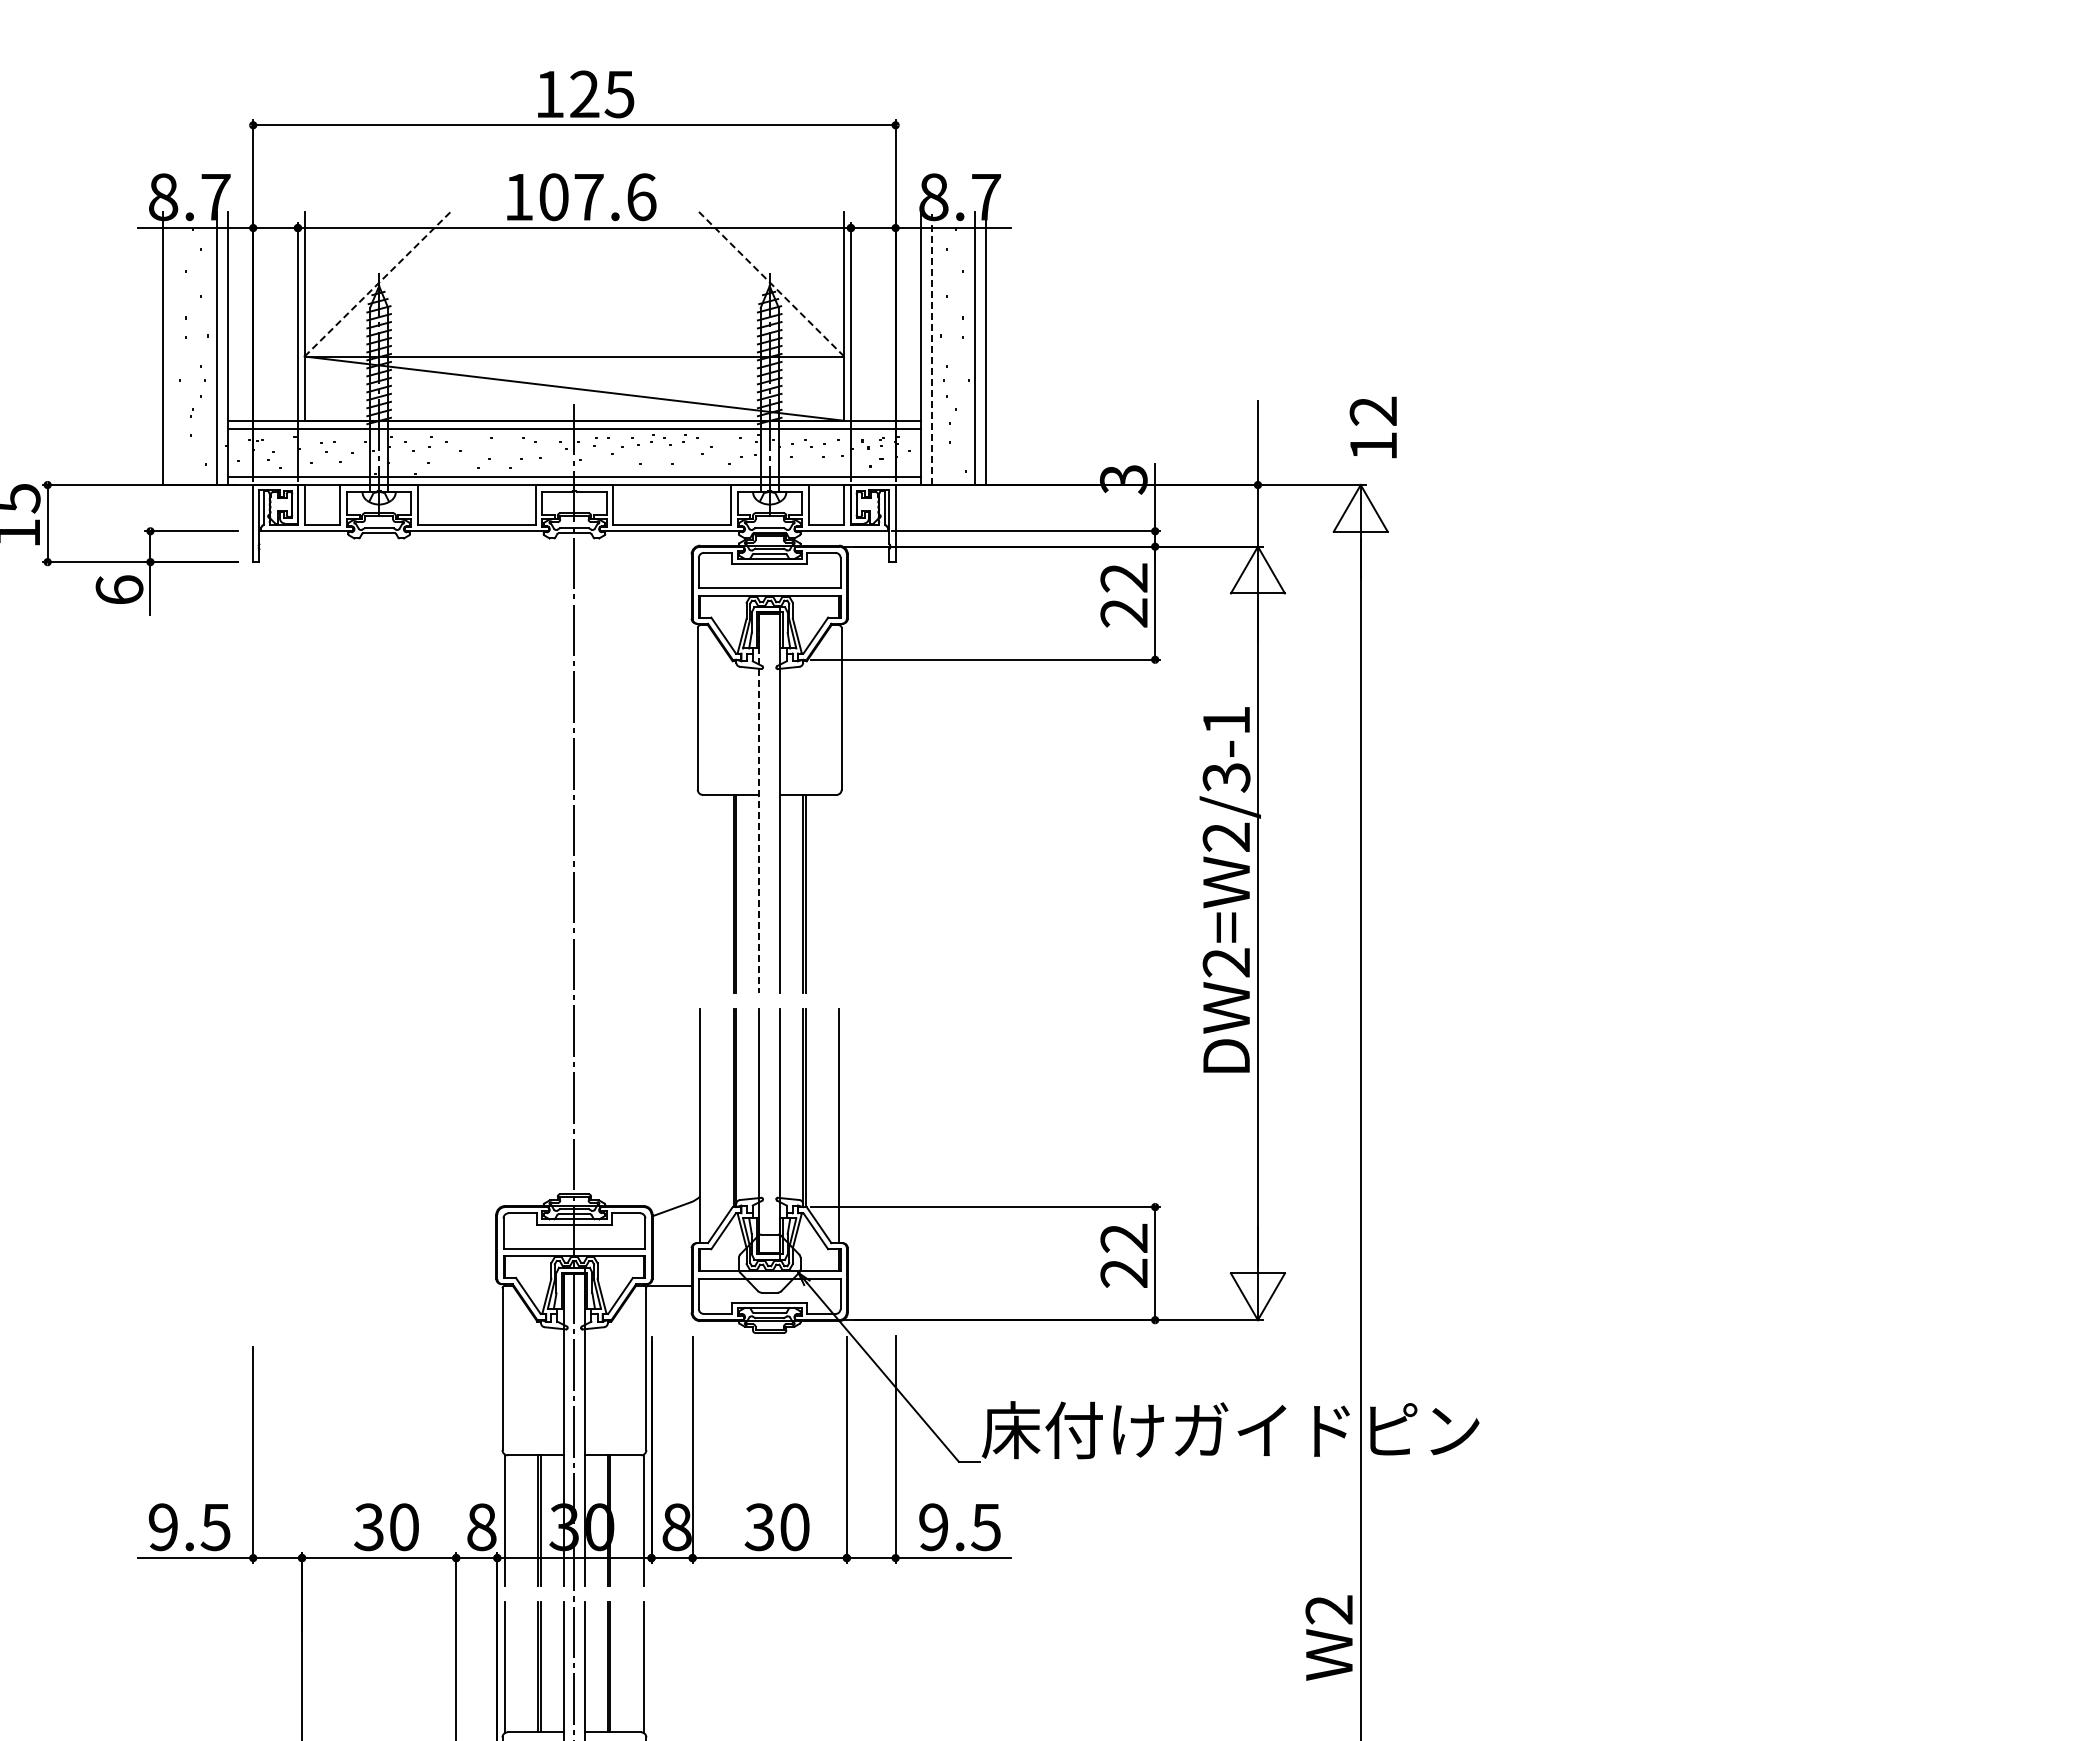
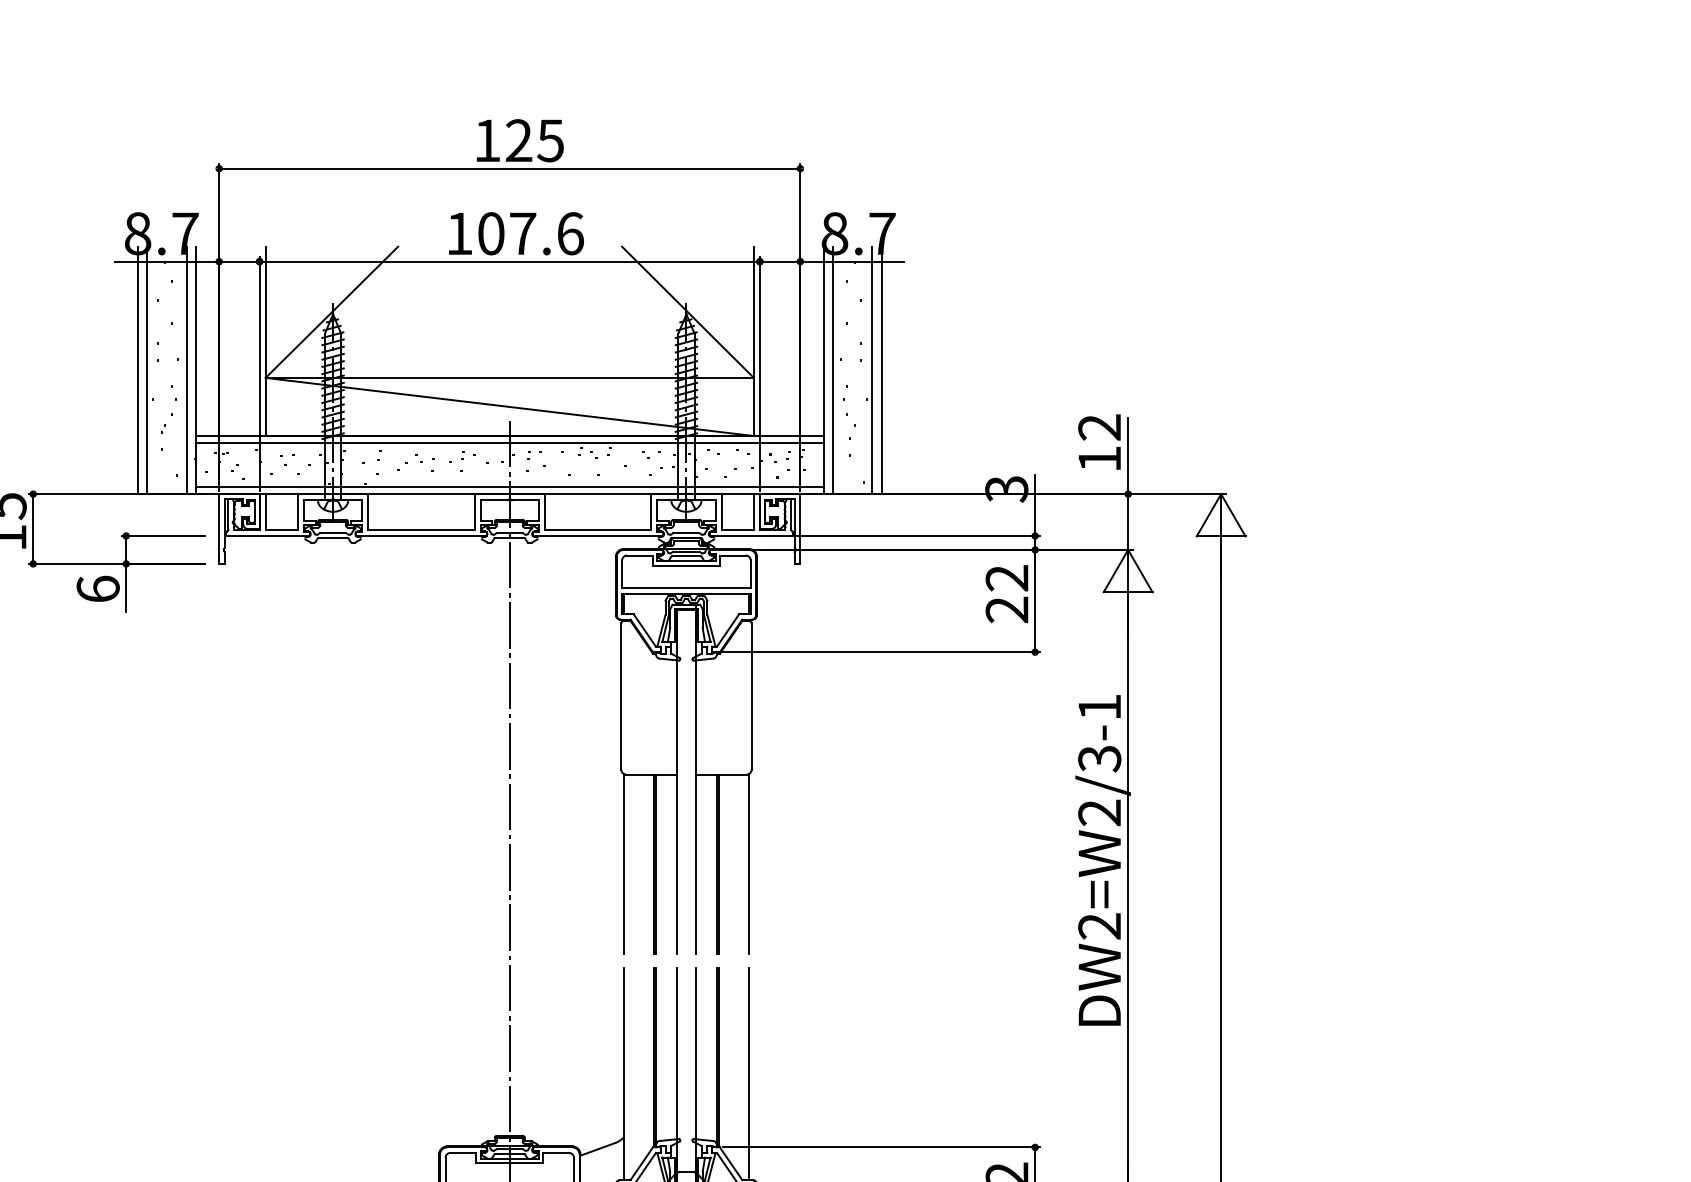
line: (378, 283) -> (332, 311), dashed -> solid
line: (771, 284) -> (688, 312), dashed -> solid
line: (173, 348) -> (147, 370), added
line: (931, 348) -> (832, 370), dashed -> solid
text: (1372, 427) -> (1098, 442), moved
line: (759, 803) -> (677, 782), dashed -> solid
line: (700, 893) -> (623, 863), added
line: (839, 893) -> (749, 863), added

